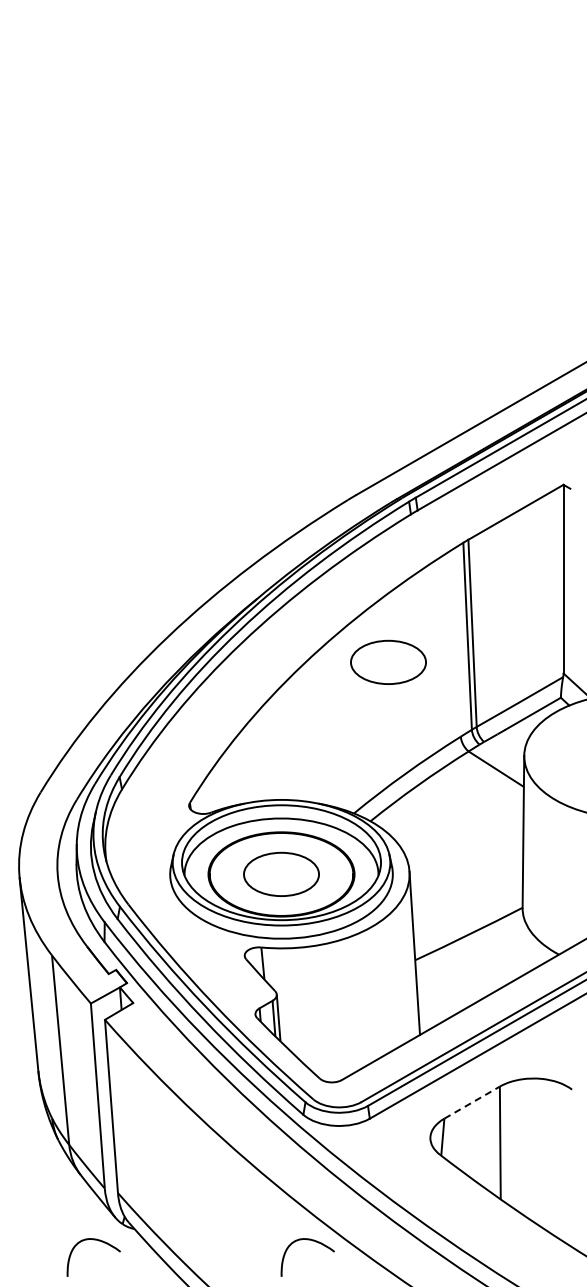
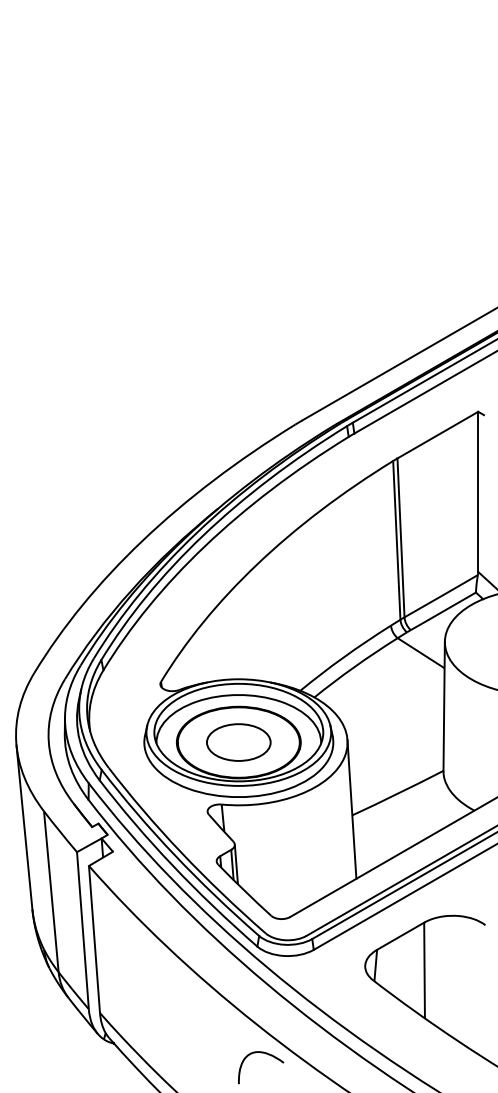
part: (388, 661) -> (329, 561), removed
line: (472, 1102) -> (400, 936), dashed -> solid
curve: (98, 1241) -> (83, 1054), removed

